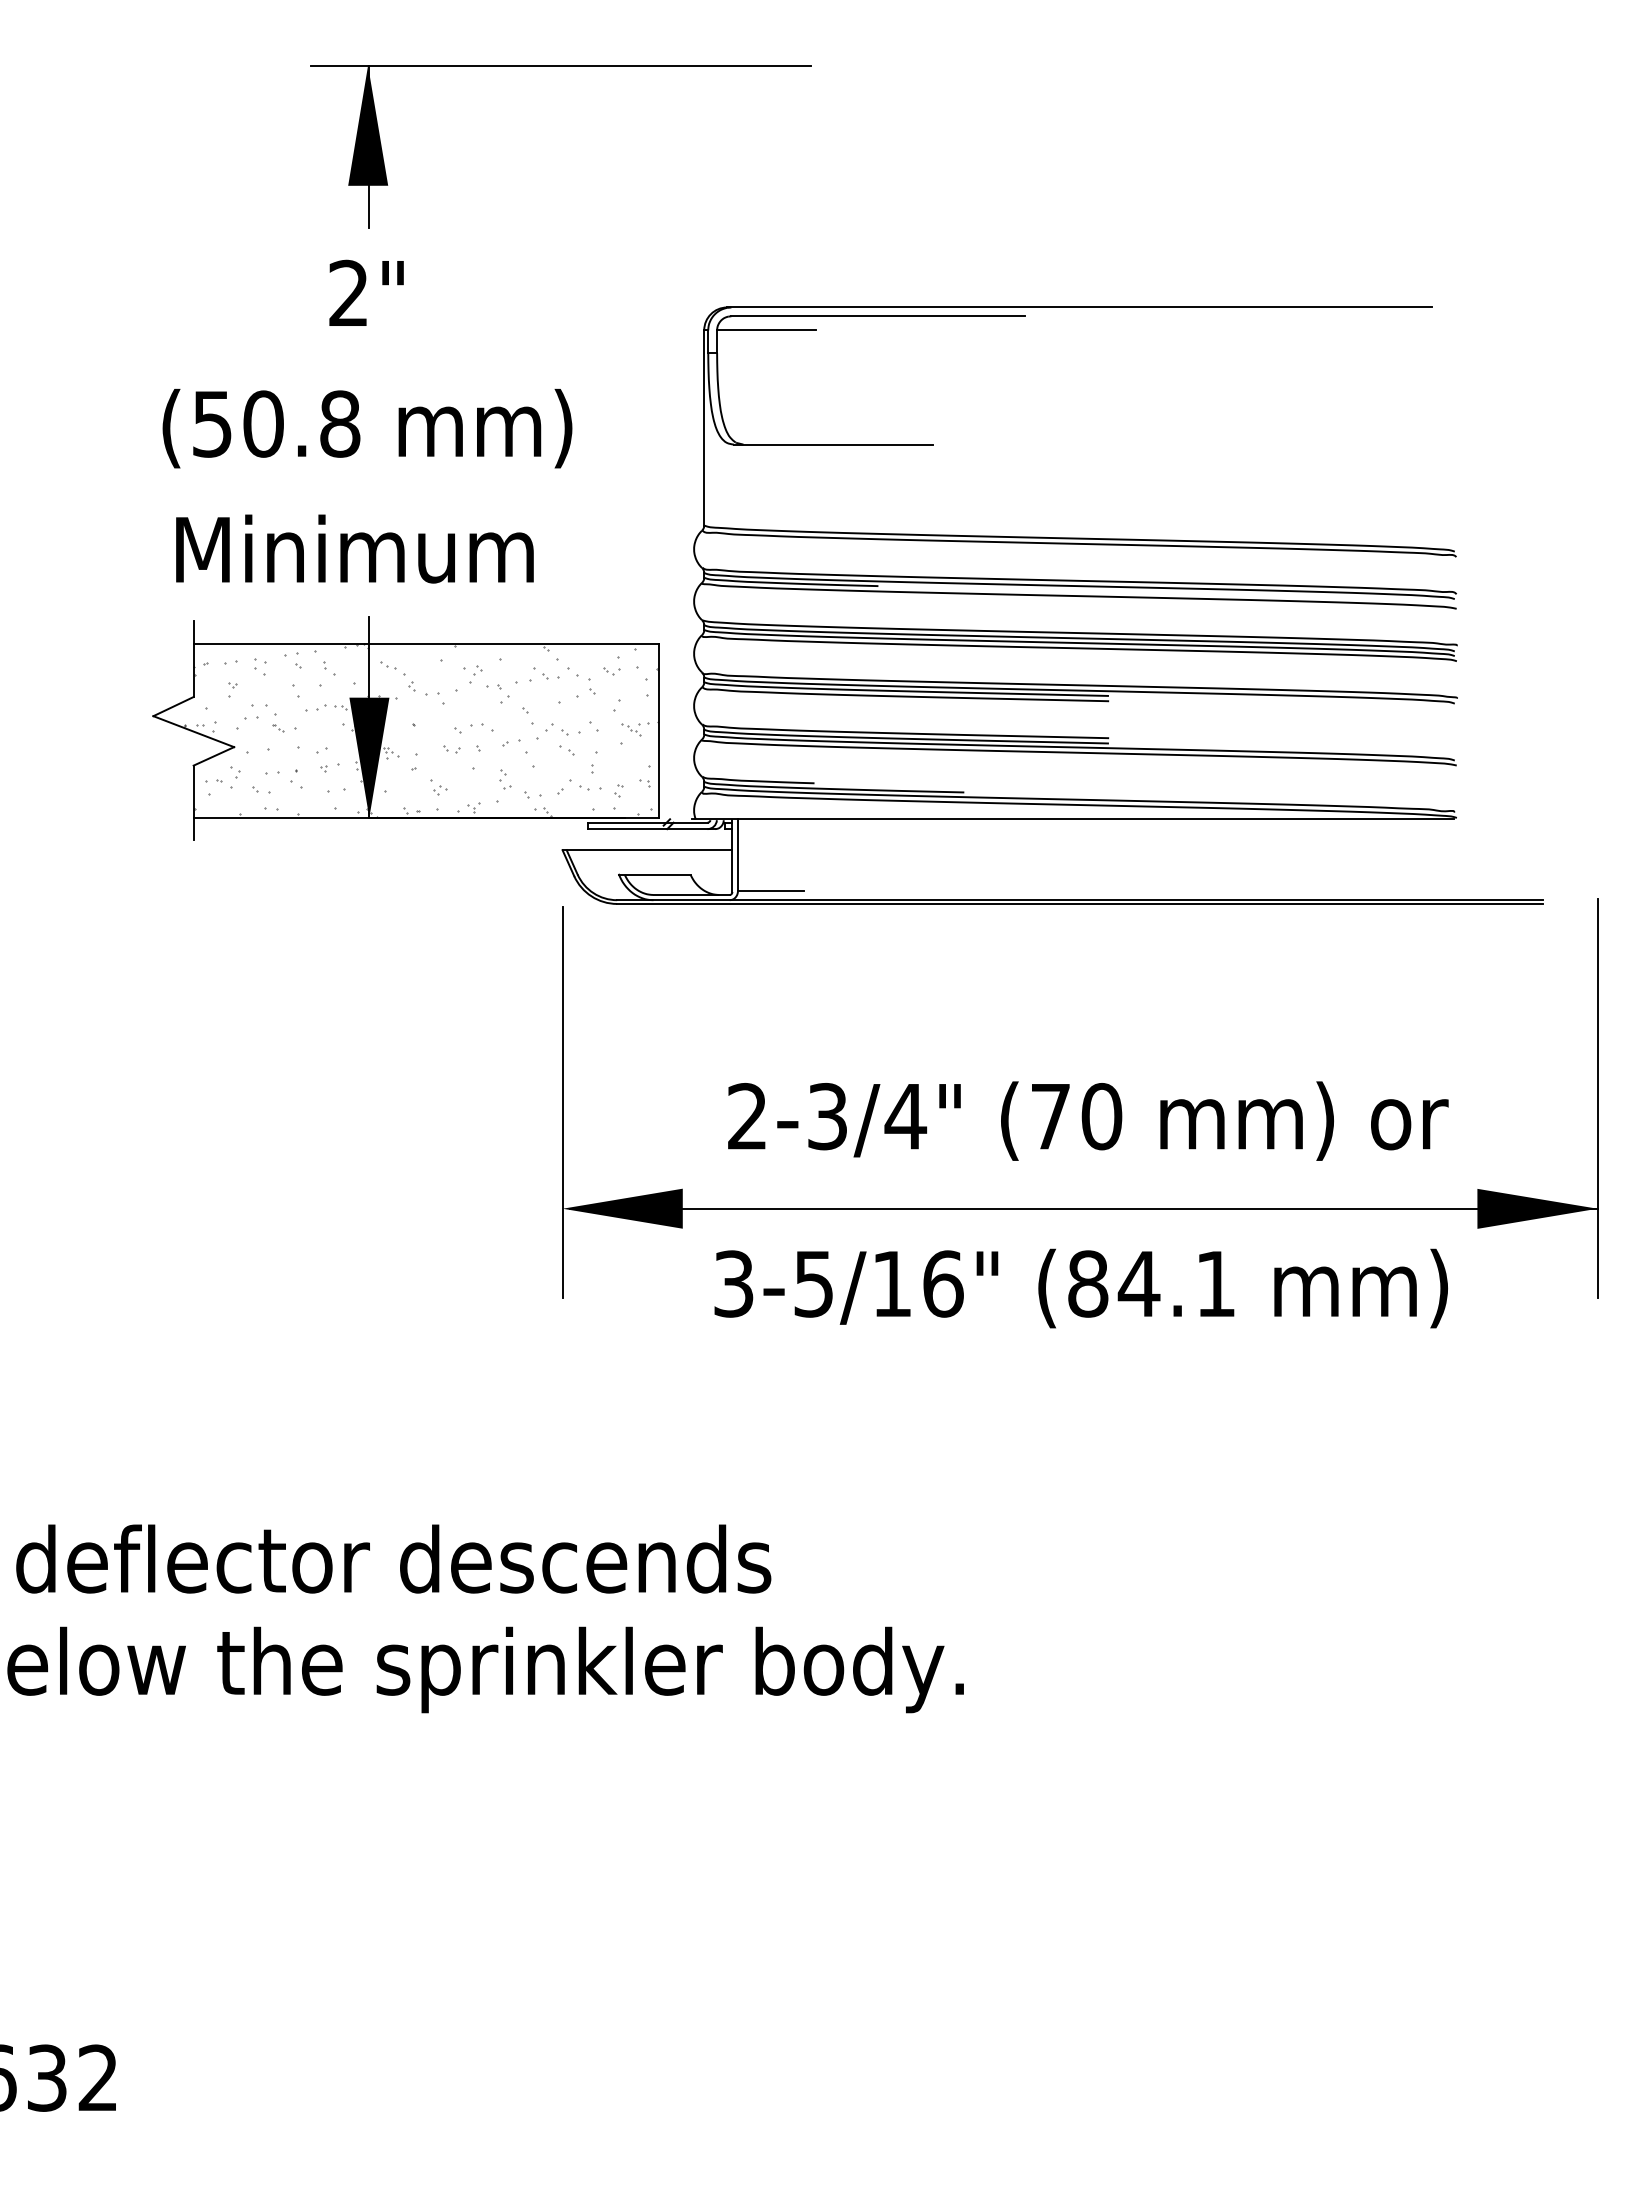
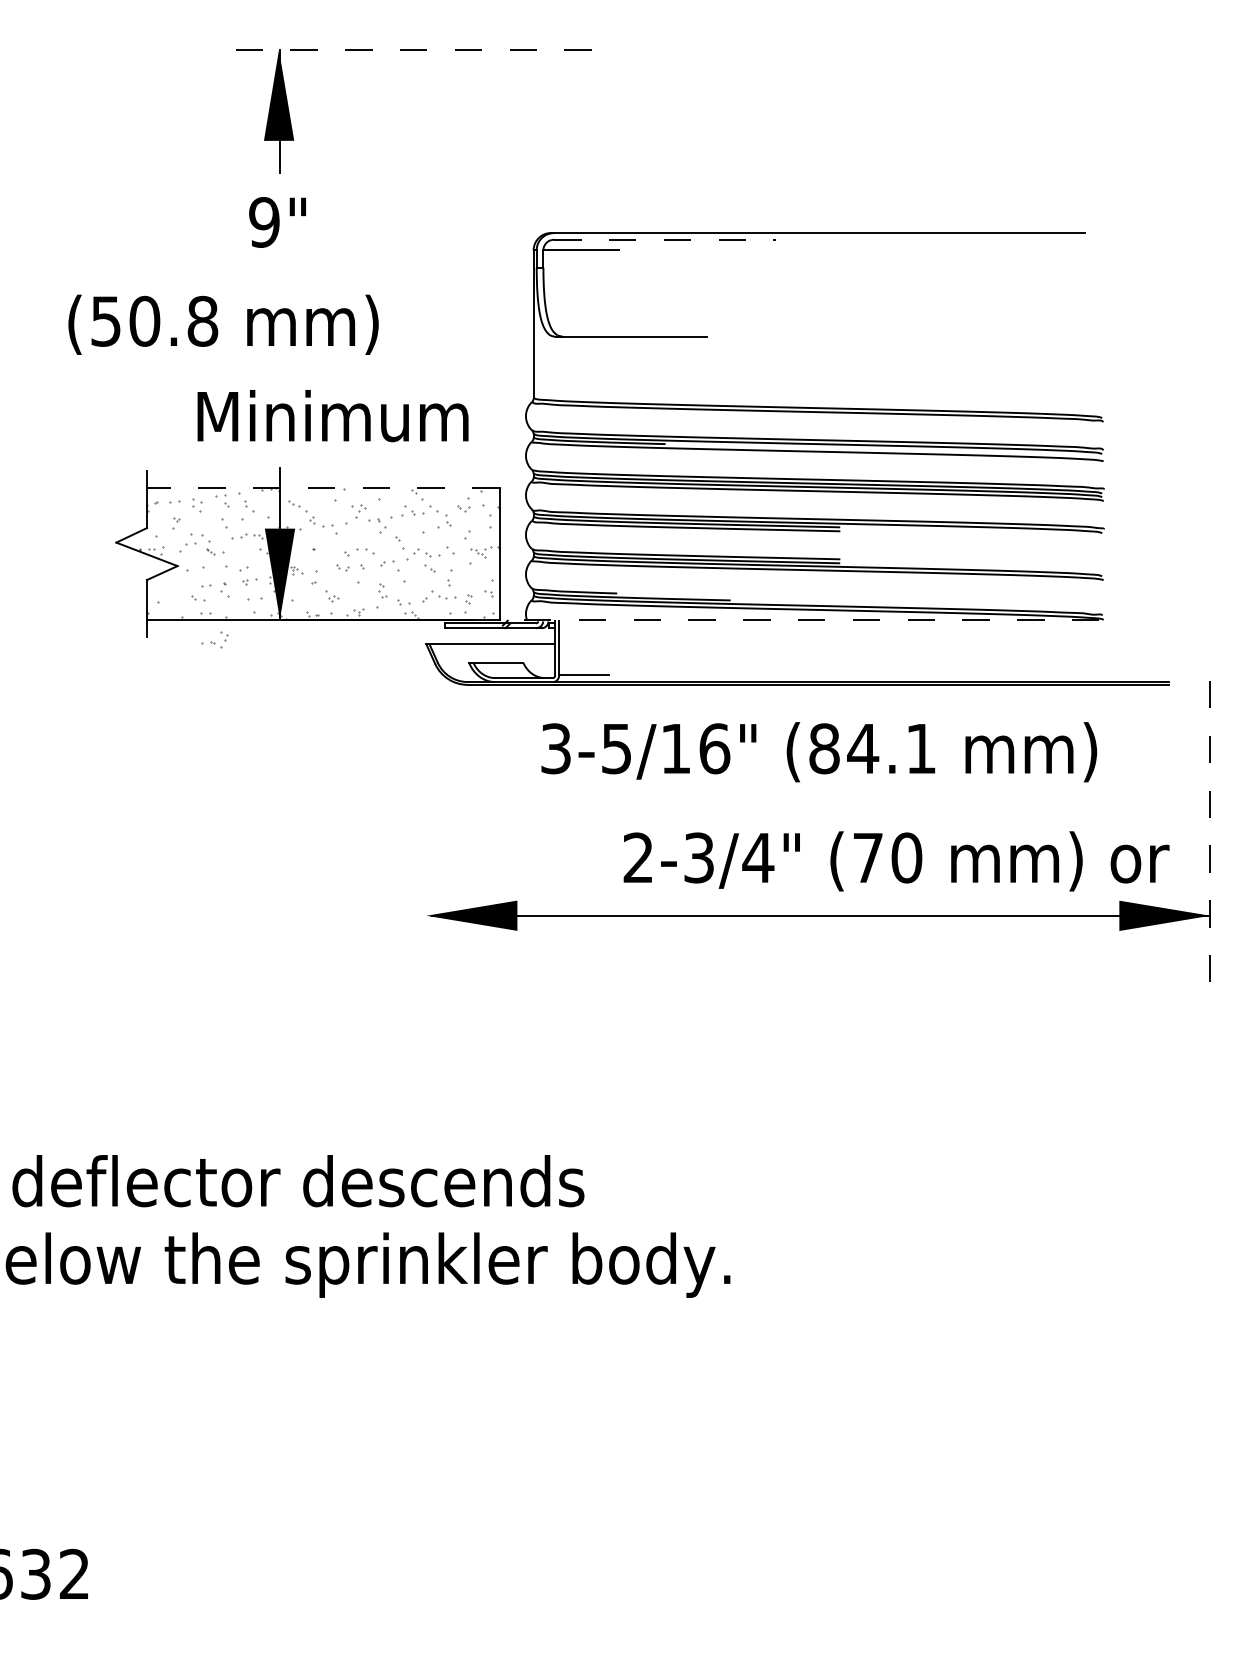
line: (561, 66) -> (425, 50), solid -> dashed
text: (348, 293) -> (264, 222), 2" -> 9"
line: (878, 316) -> (665, 239), solid -> dashed
text: (367, 428) -> (223, 324), moved
text: (354, 549) -> (332, 416), moved
line: (425, 643) -> (322, 487), solid -> dashed
part: (222, 776) -> (214, 639), moved
line: (1072, 818) -> (812, 620), solid -> dashed
line: (1597, 1098) -> (1210, 832), solid -> dashed
line: (562, 1102) -> (426, 835), removed
text: (1088, 1121) -> (896, 861), moved
text: (1081, 1288) -> (819, 752), moved

